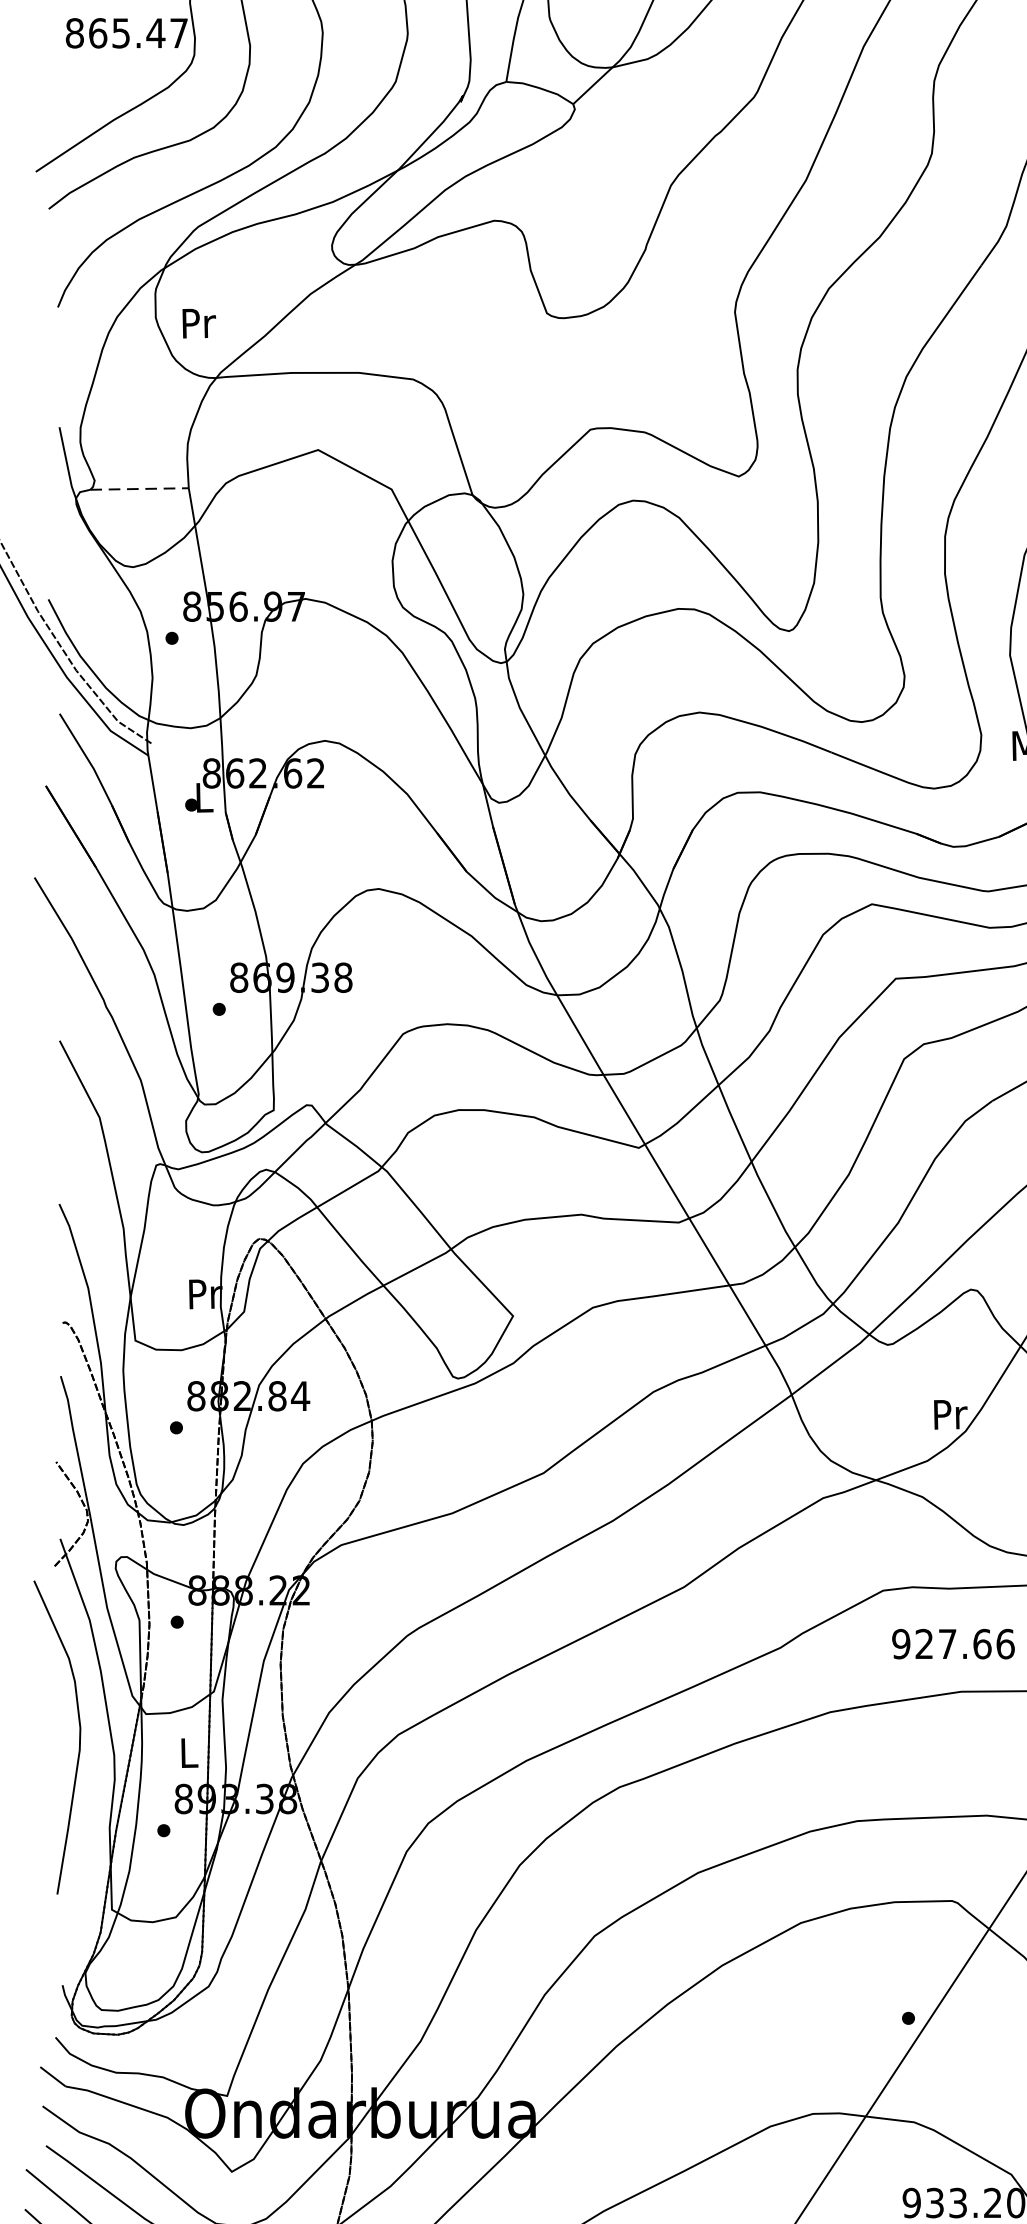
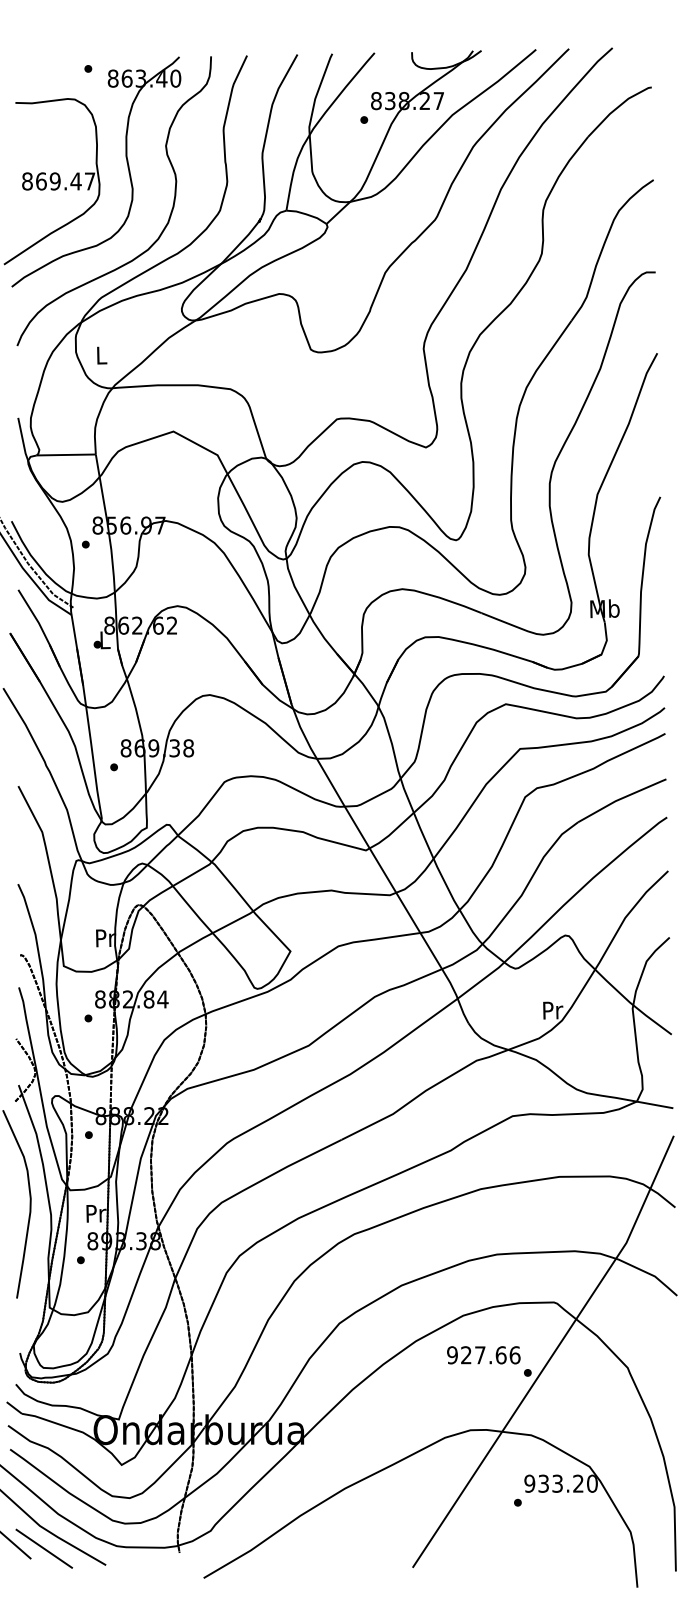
text: (119, 33) -> (54, 181), 865.47 -> 869.47
text: (199, 323) -> (102, 355), Pr -> L
line: (139, 488) -> (66, 454), dashed -> solid
text: (952, 1644) -> (483, 1355), moved
text: (189, 1752) -> (96, 1213), L -> Pr

